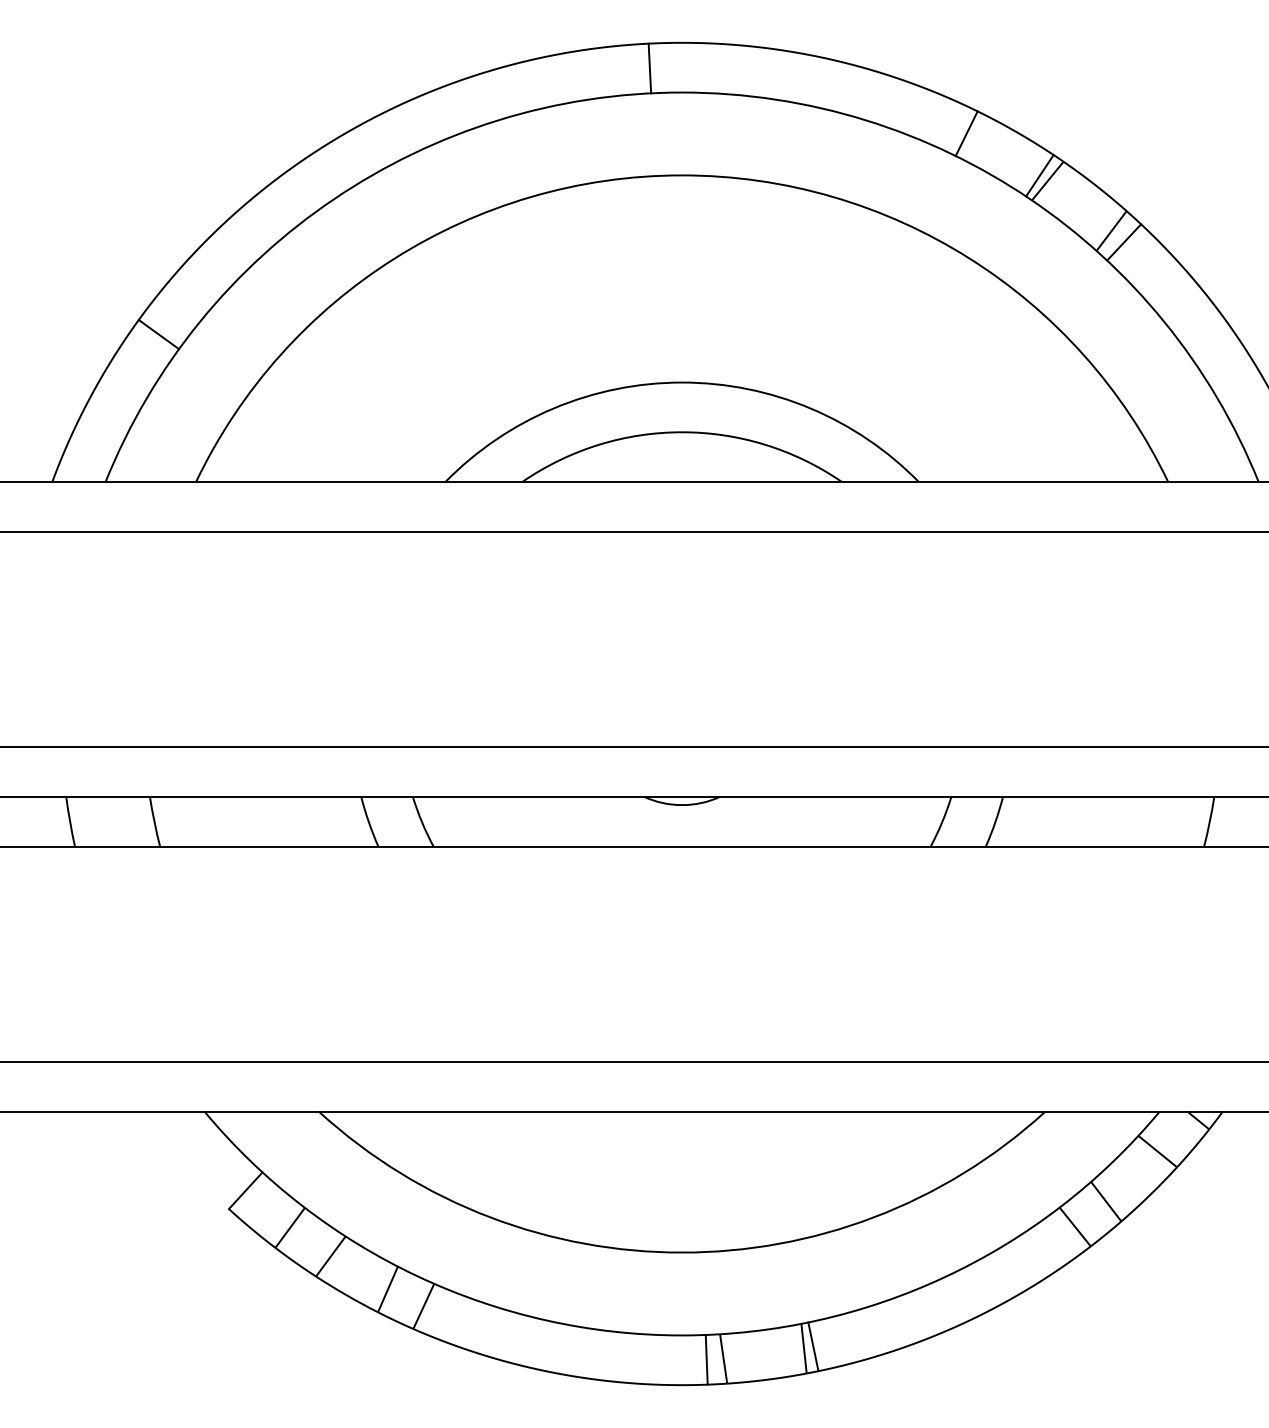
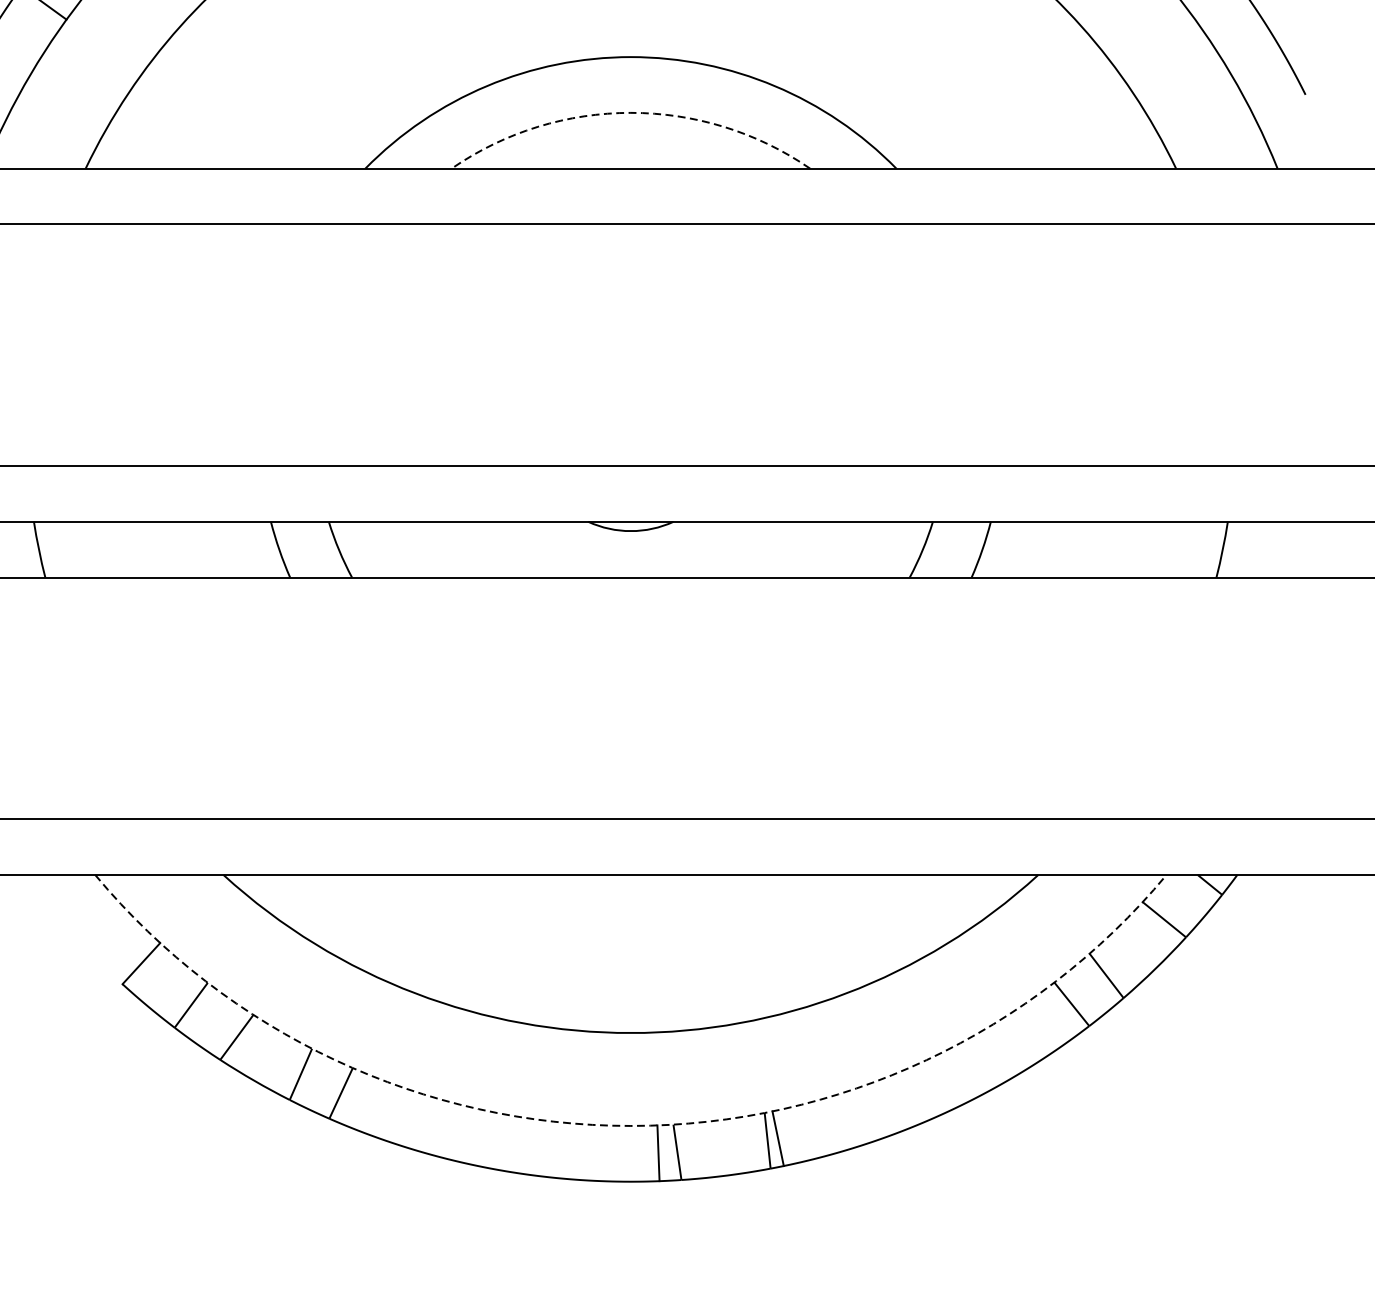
arc: (682, 432) -> (631, 113), solid -> dashed
arc: (682, 1335) -> (631, 1126), solid -> dashed

